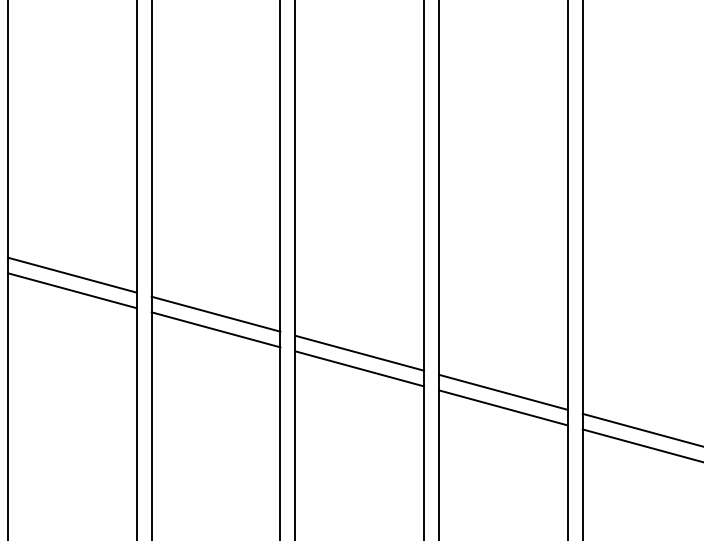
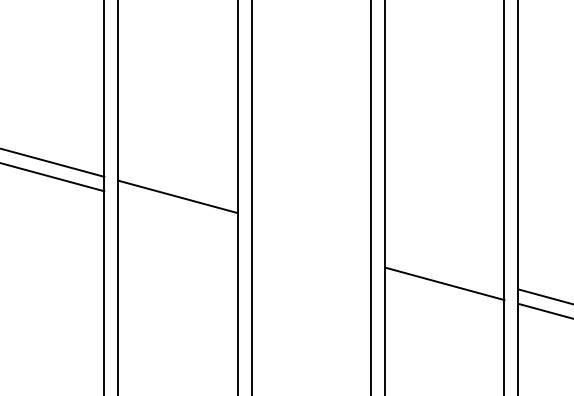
line: (215, 329) -> (177, 211), removed
line: (359, 352) -> (311, 232), removed
line: (359, 368) -> (311, 247), removed
line: (503, 391) -> (444, 268), removed

